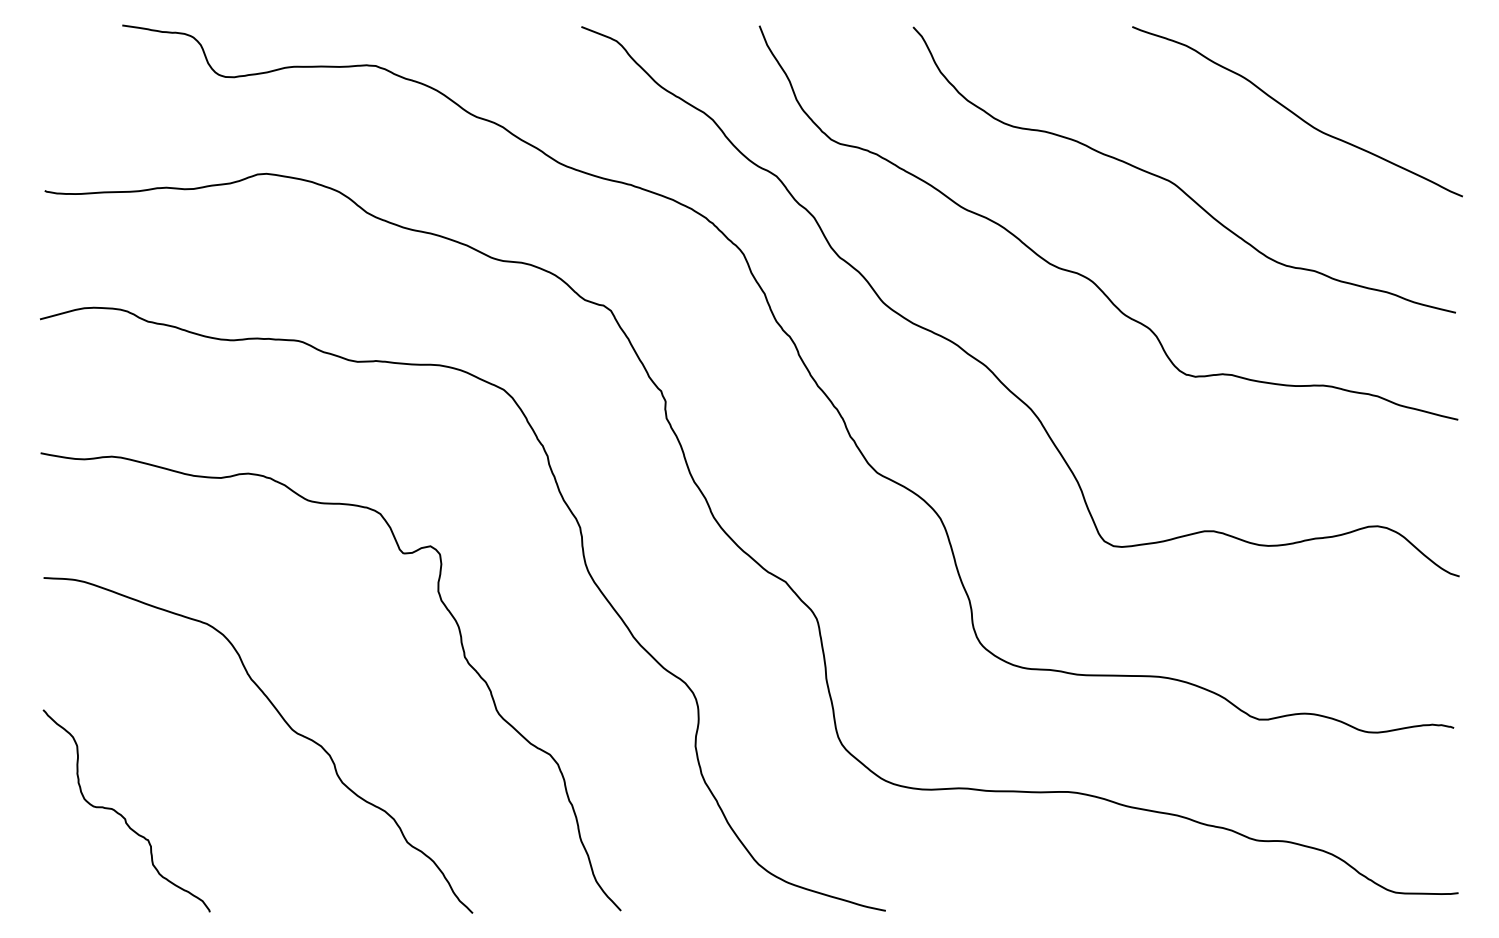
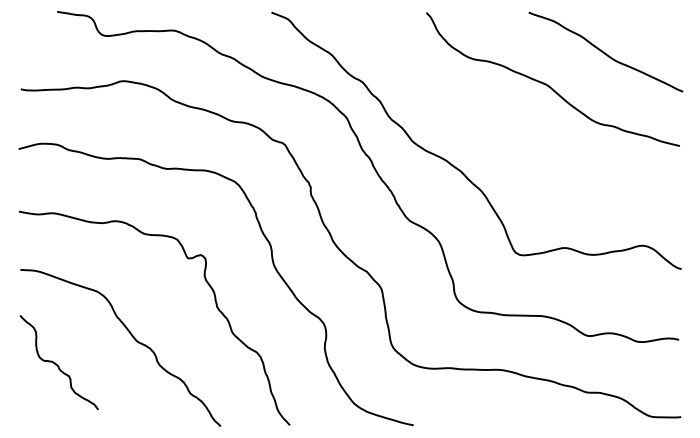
curve: (1082, 273) -> (505, 127), removed
curve: (120, 812) -> (56, 363), moved

